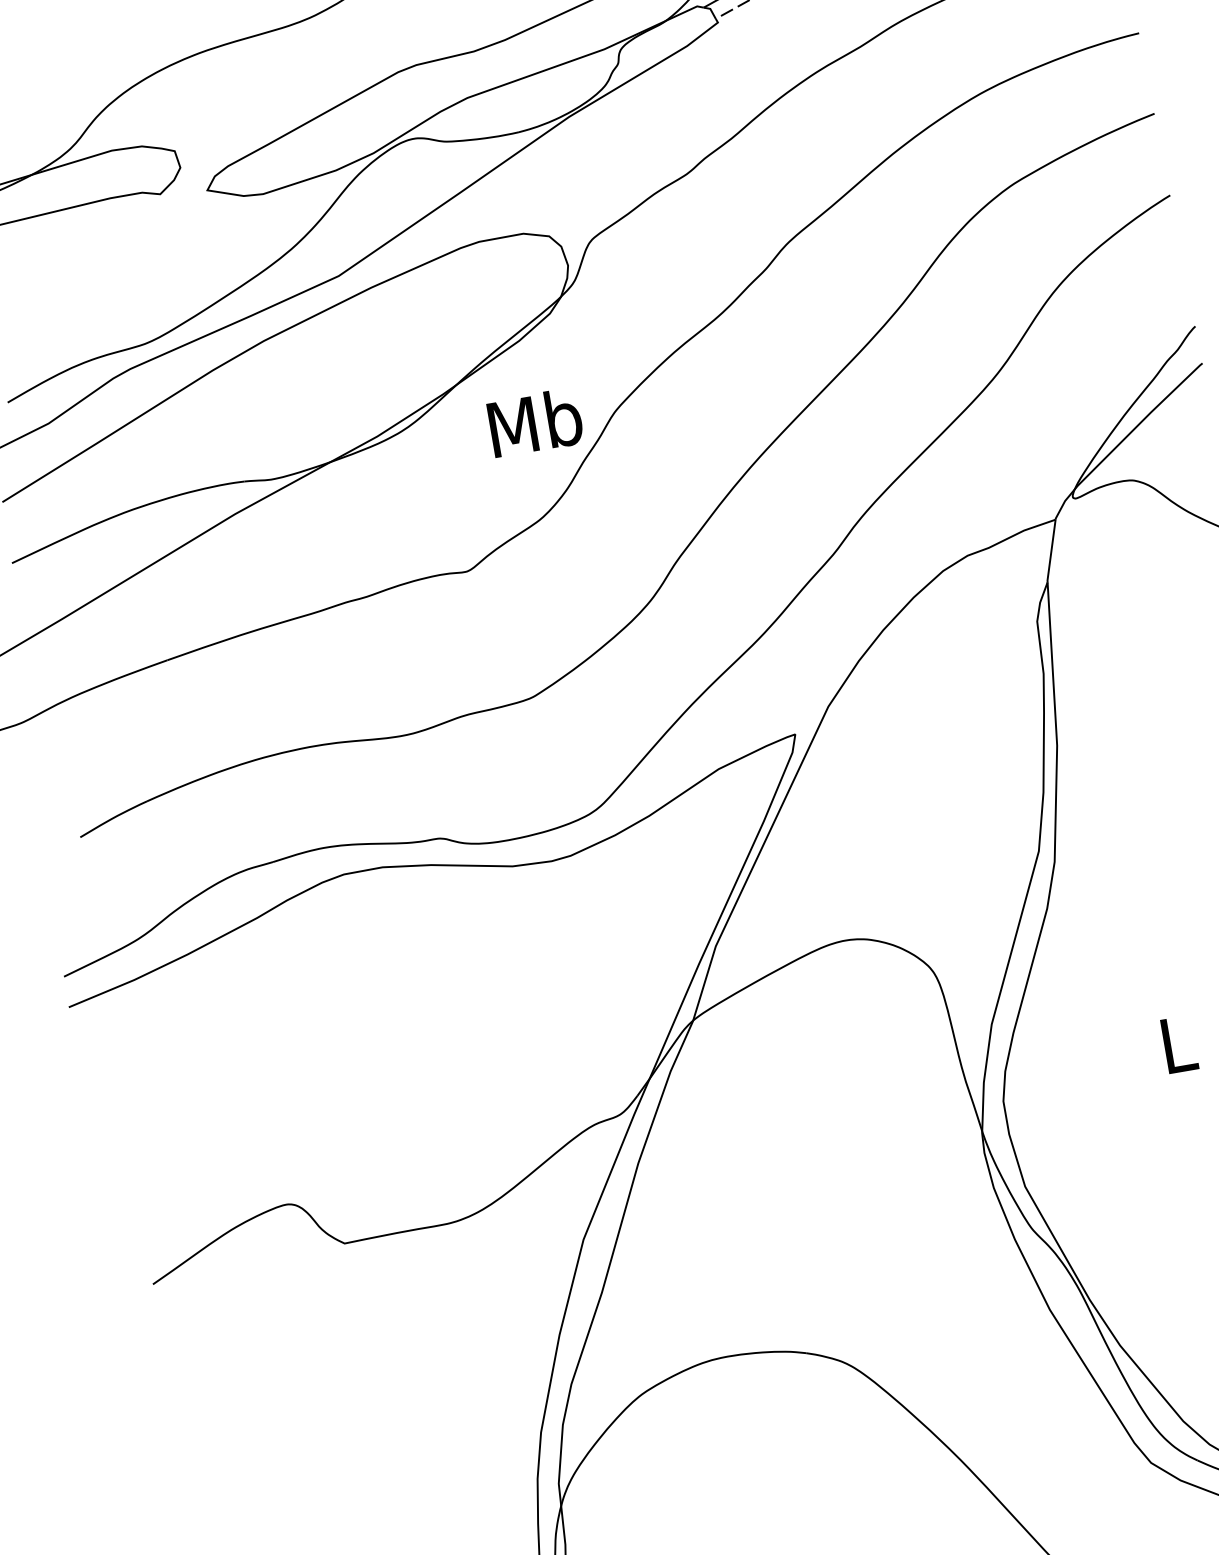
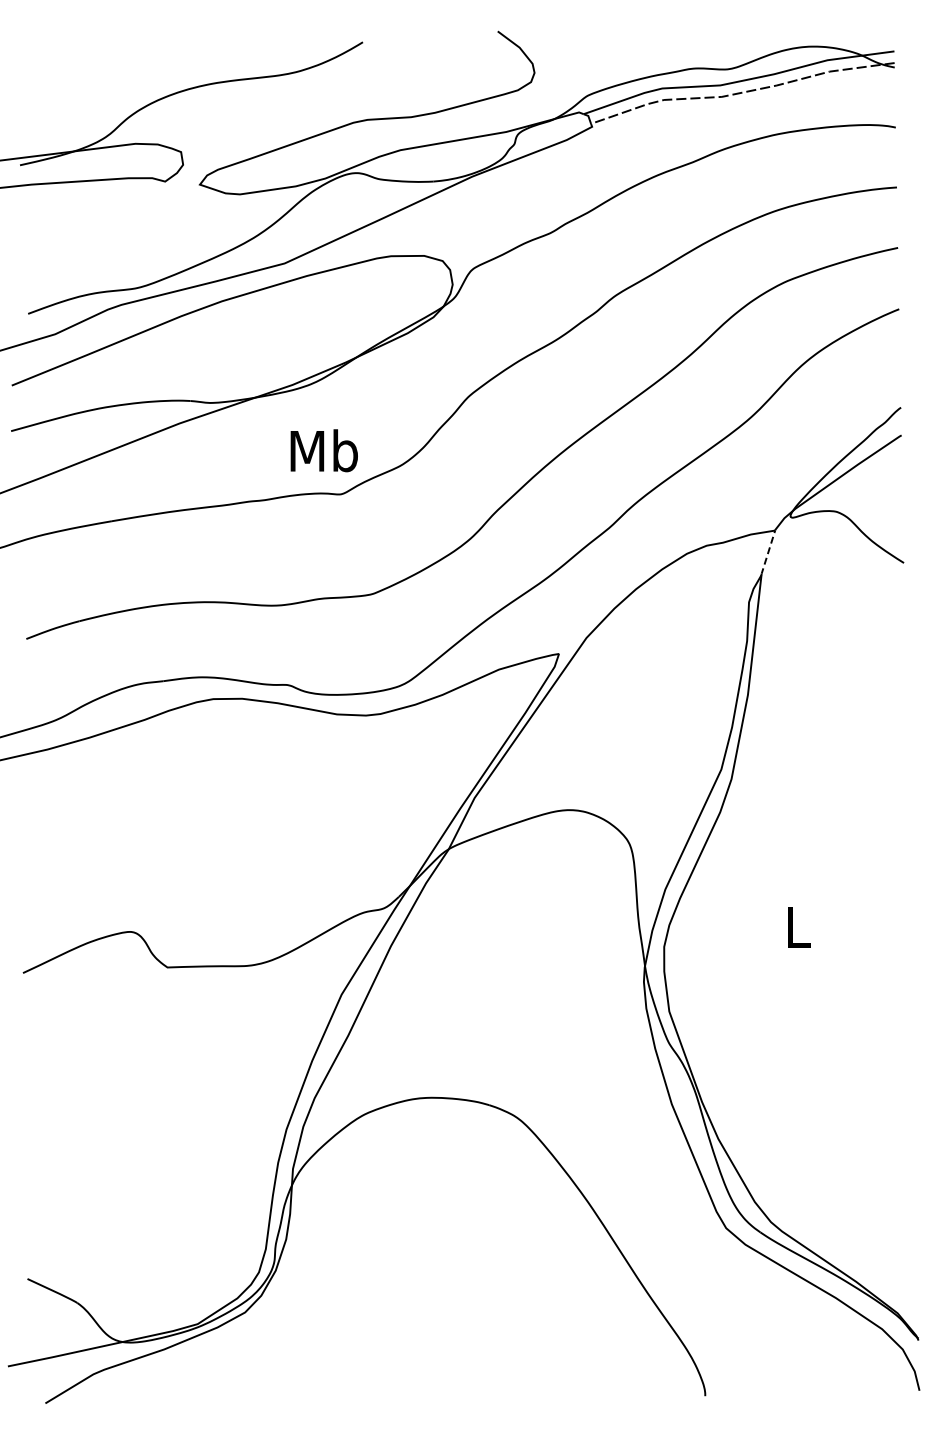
text: (534, 422) -> (323, 450), moved
line: (1051, 551) -> (768, 553), solid -> dashed

